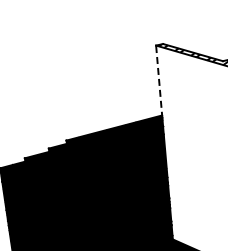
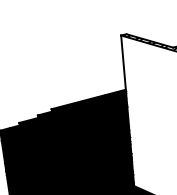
line: (159, 82) -> (123, 64), dashed -> solid

